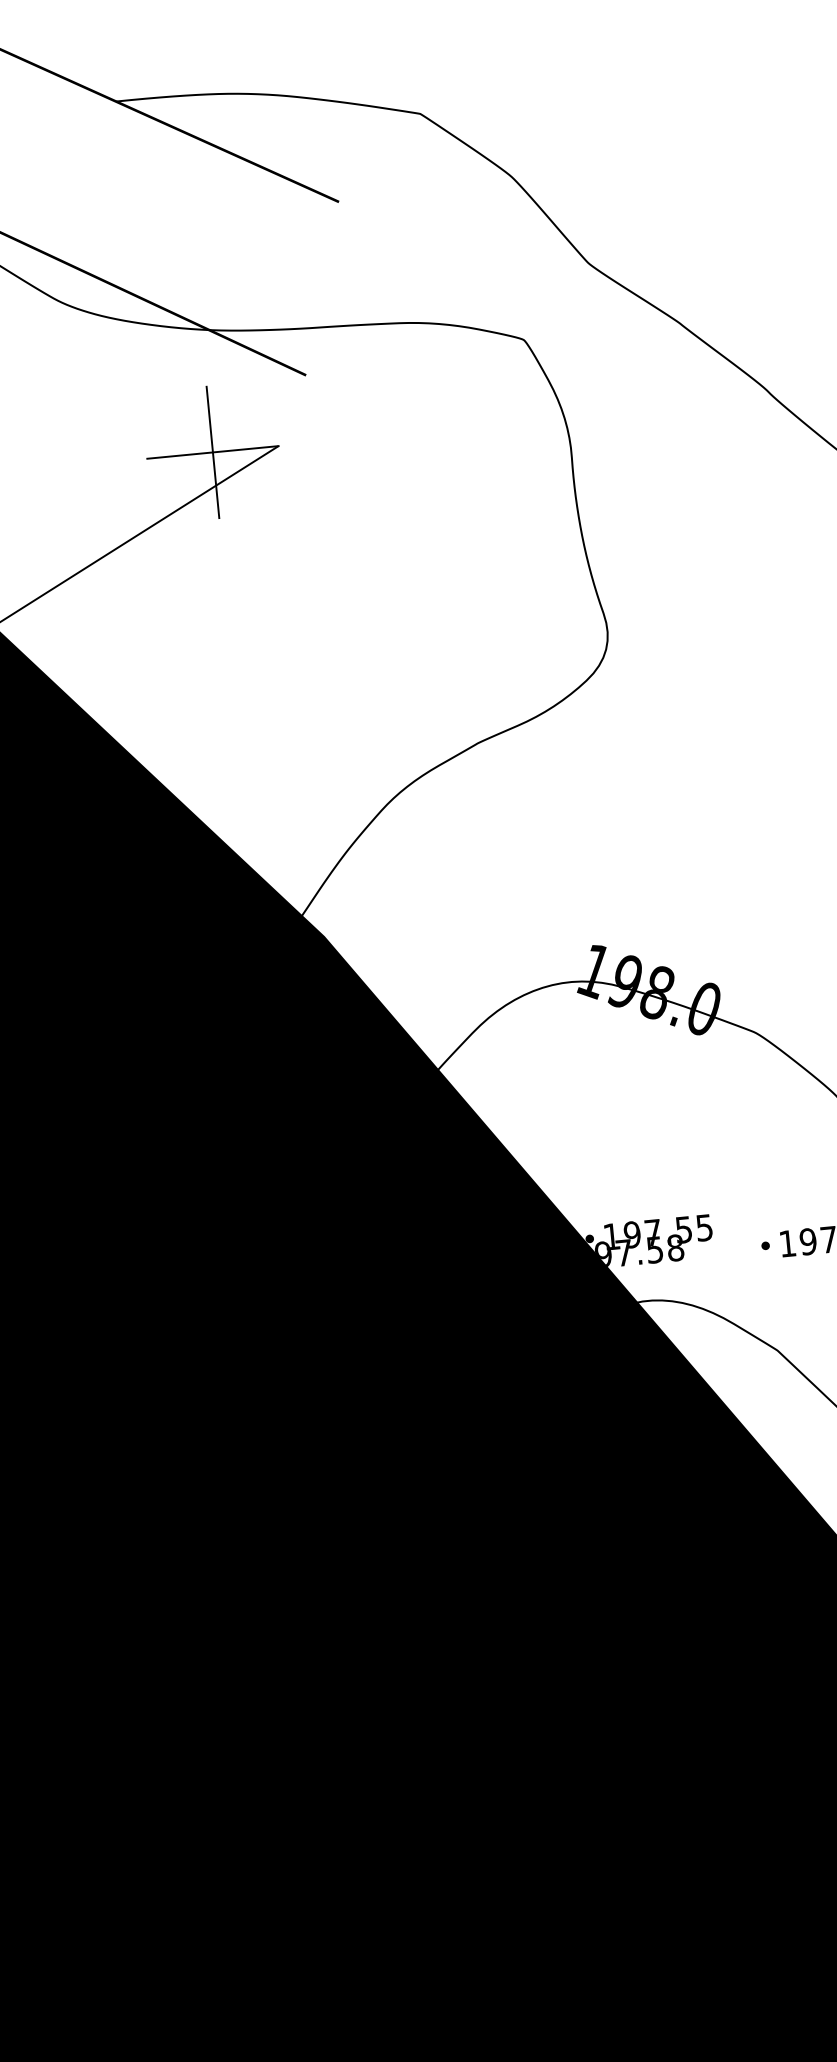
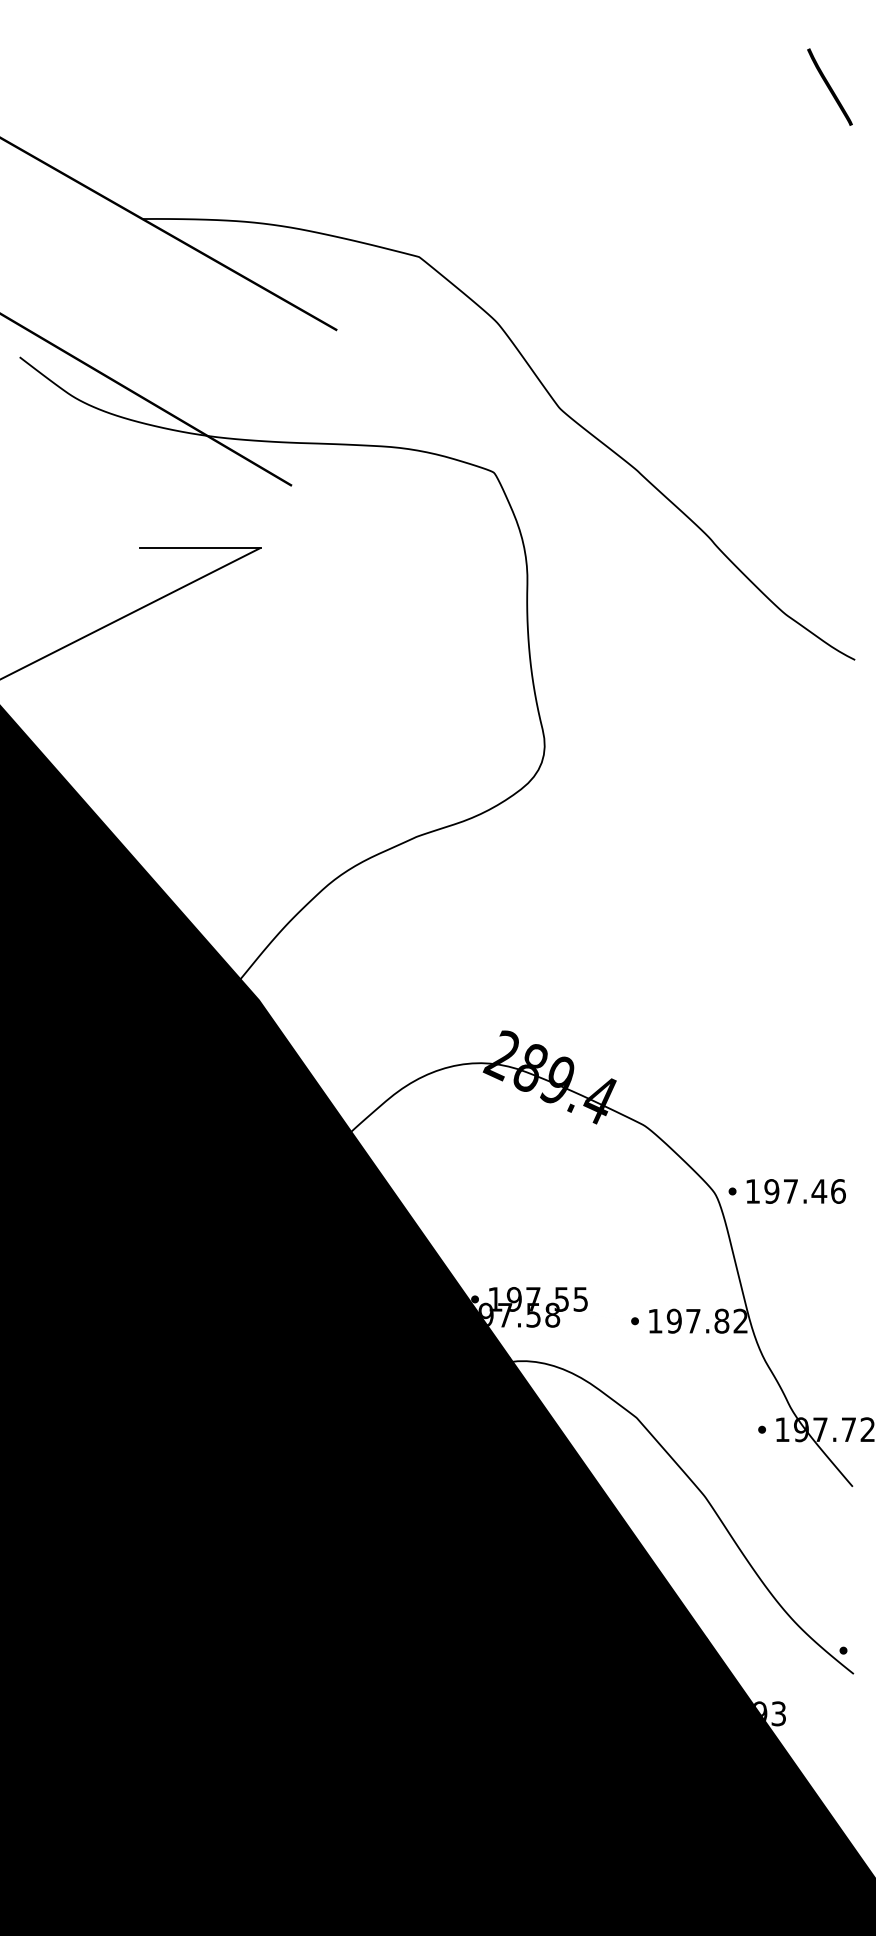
line: (213, 451) -> (200, 547), removed
text: (647, 990) -> (549, 1077), 198.0 -> 289.4

